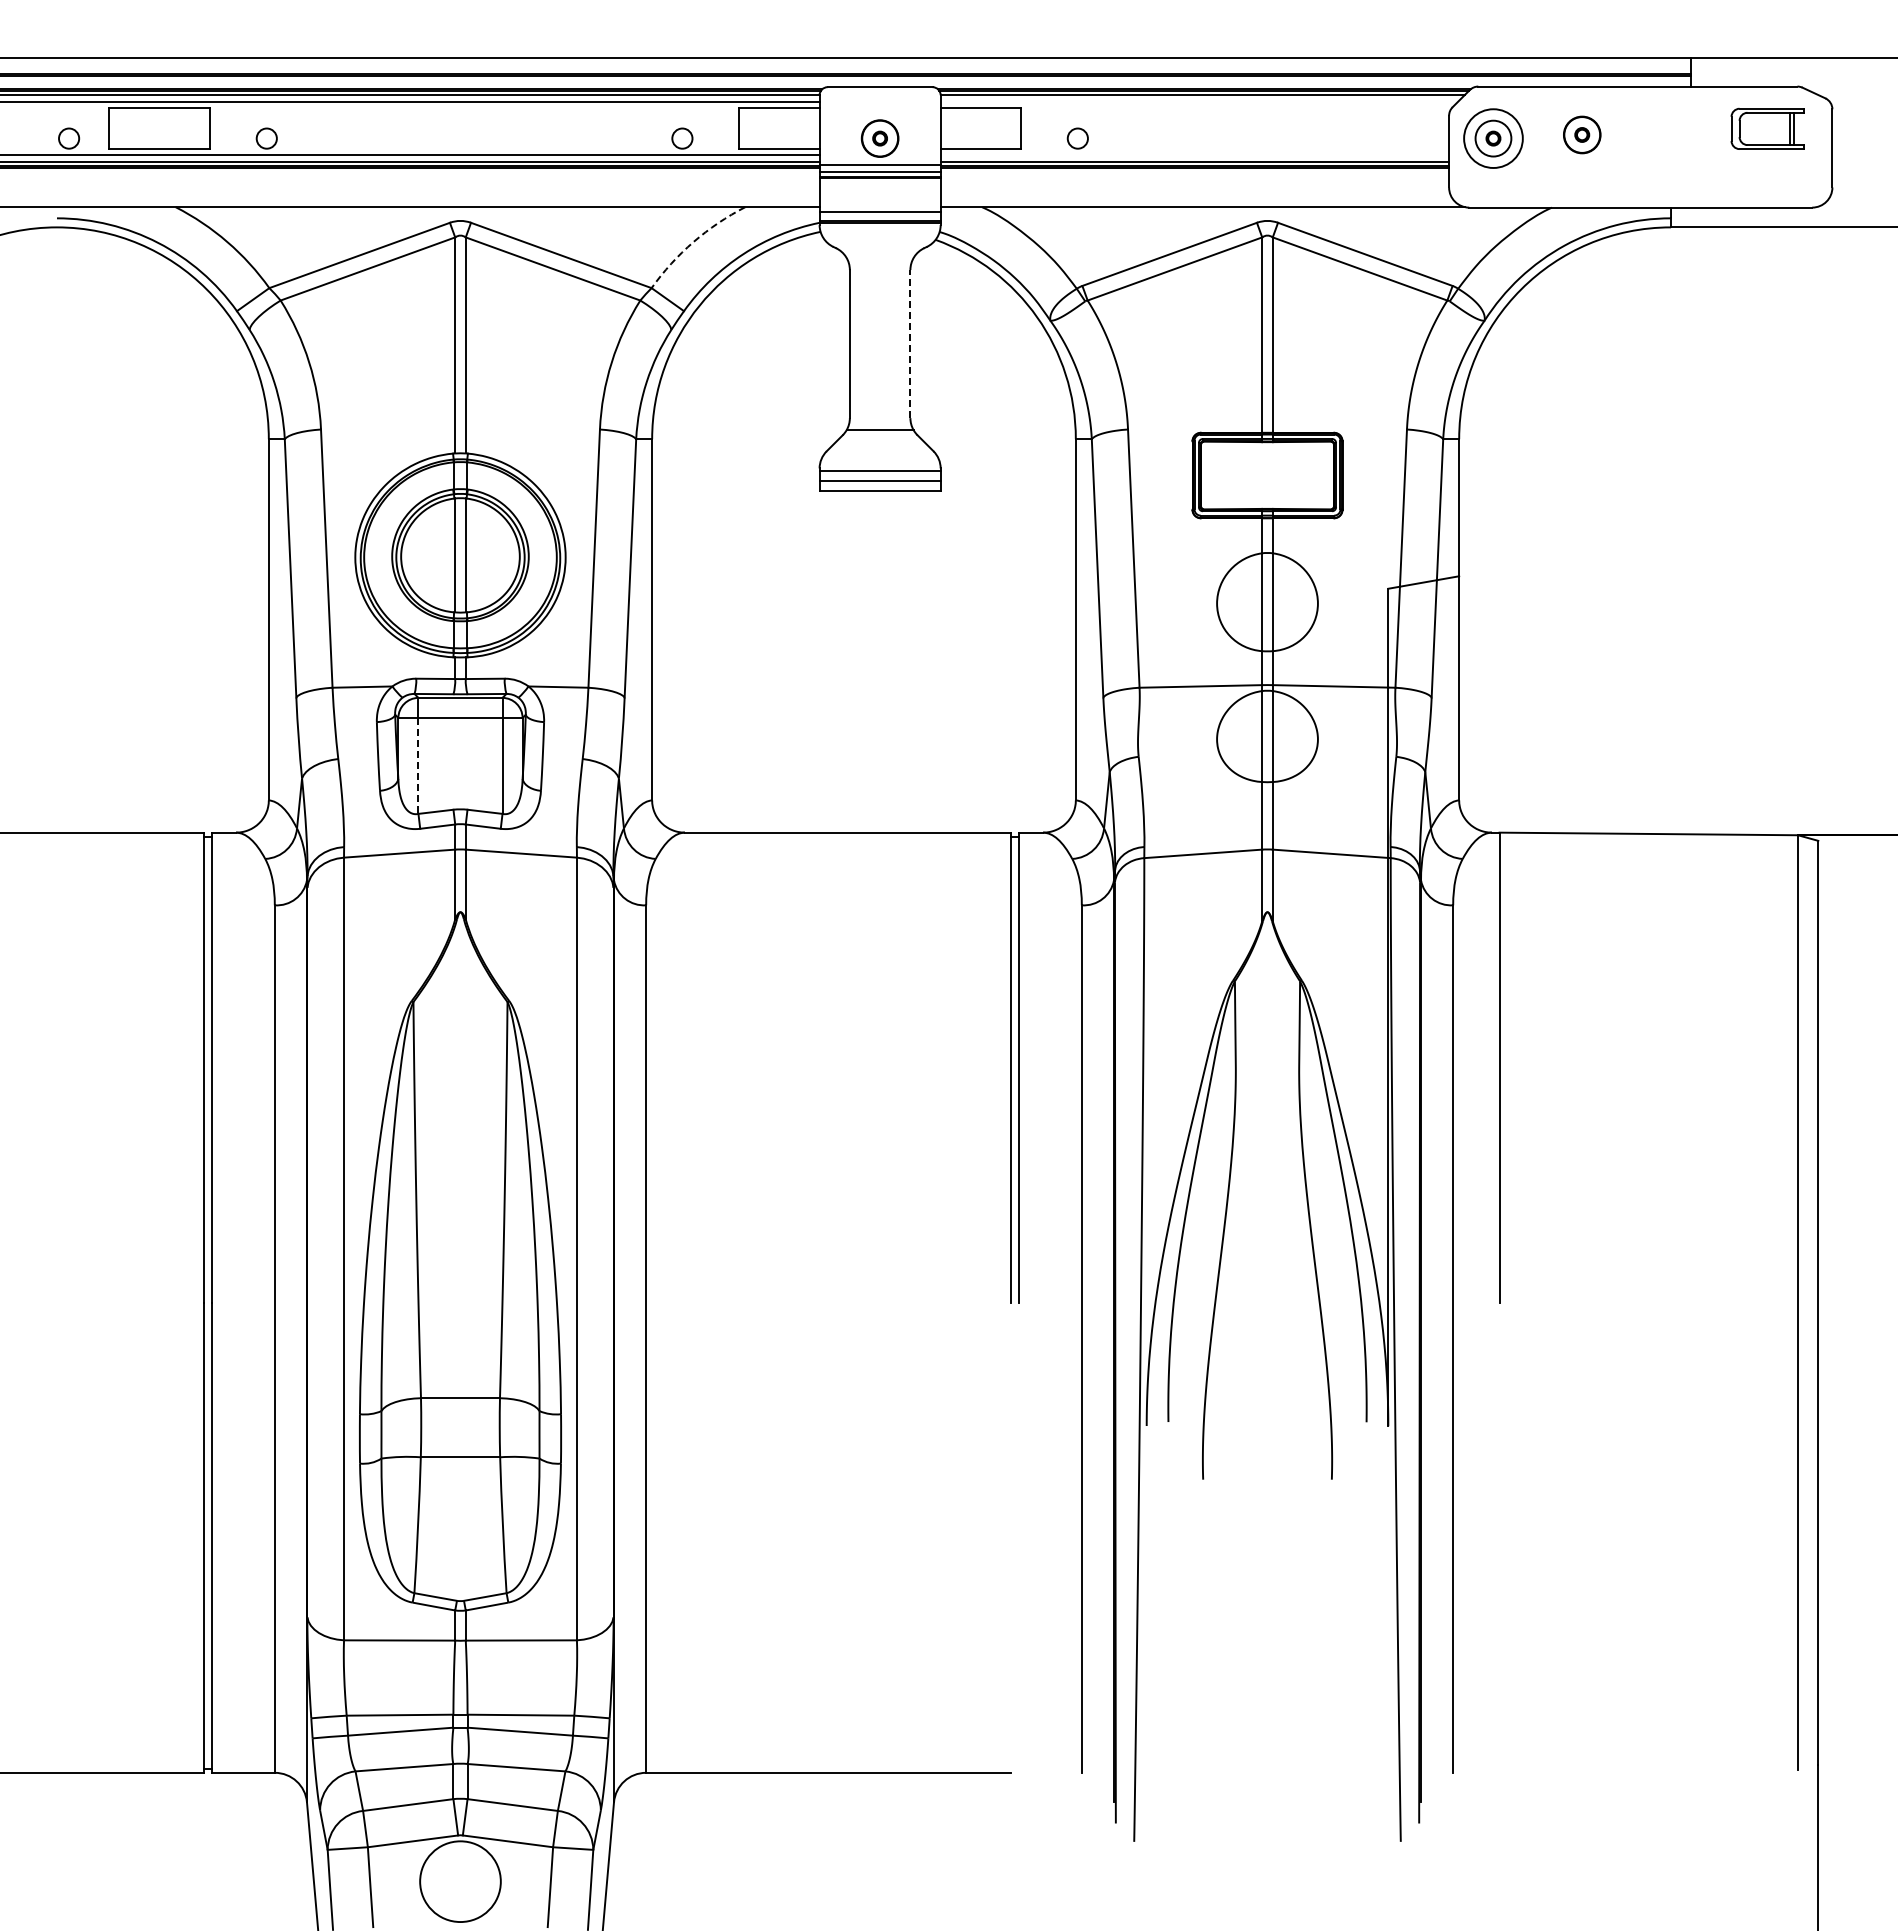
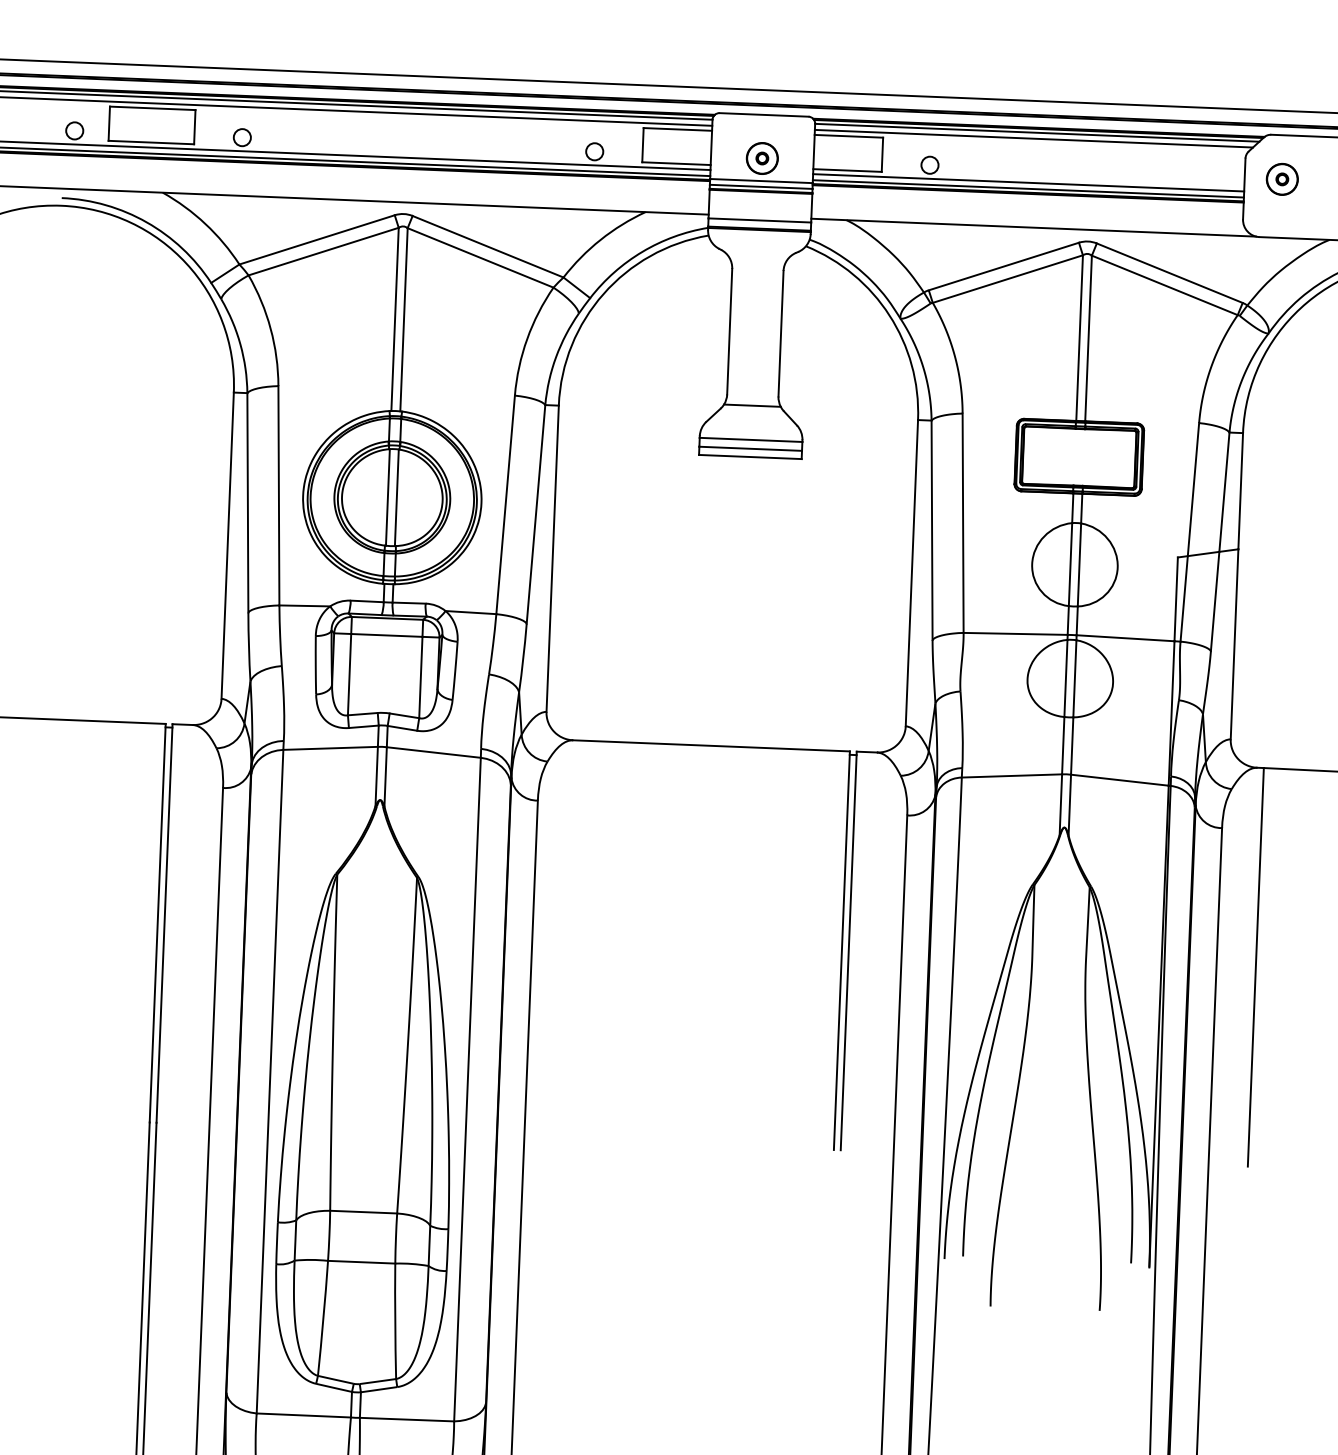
line: (1198, 102) -> (1033, 138), added
circle: (1493, 138) -> (1282, 179), size x0.62
line: (1194, 154) -> (1028, 182), added
arc: (693, 242) -> (600, 240), dashed -> solid
line: (910, 343) -> (781, 333), dashed -> solid
line: (418, 765) -> (349, 674), dashed -> solid

